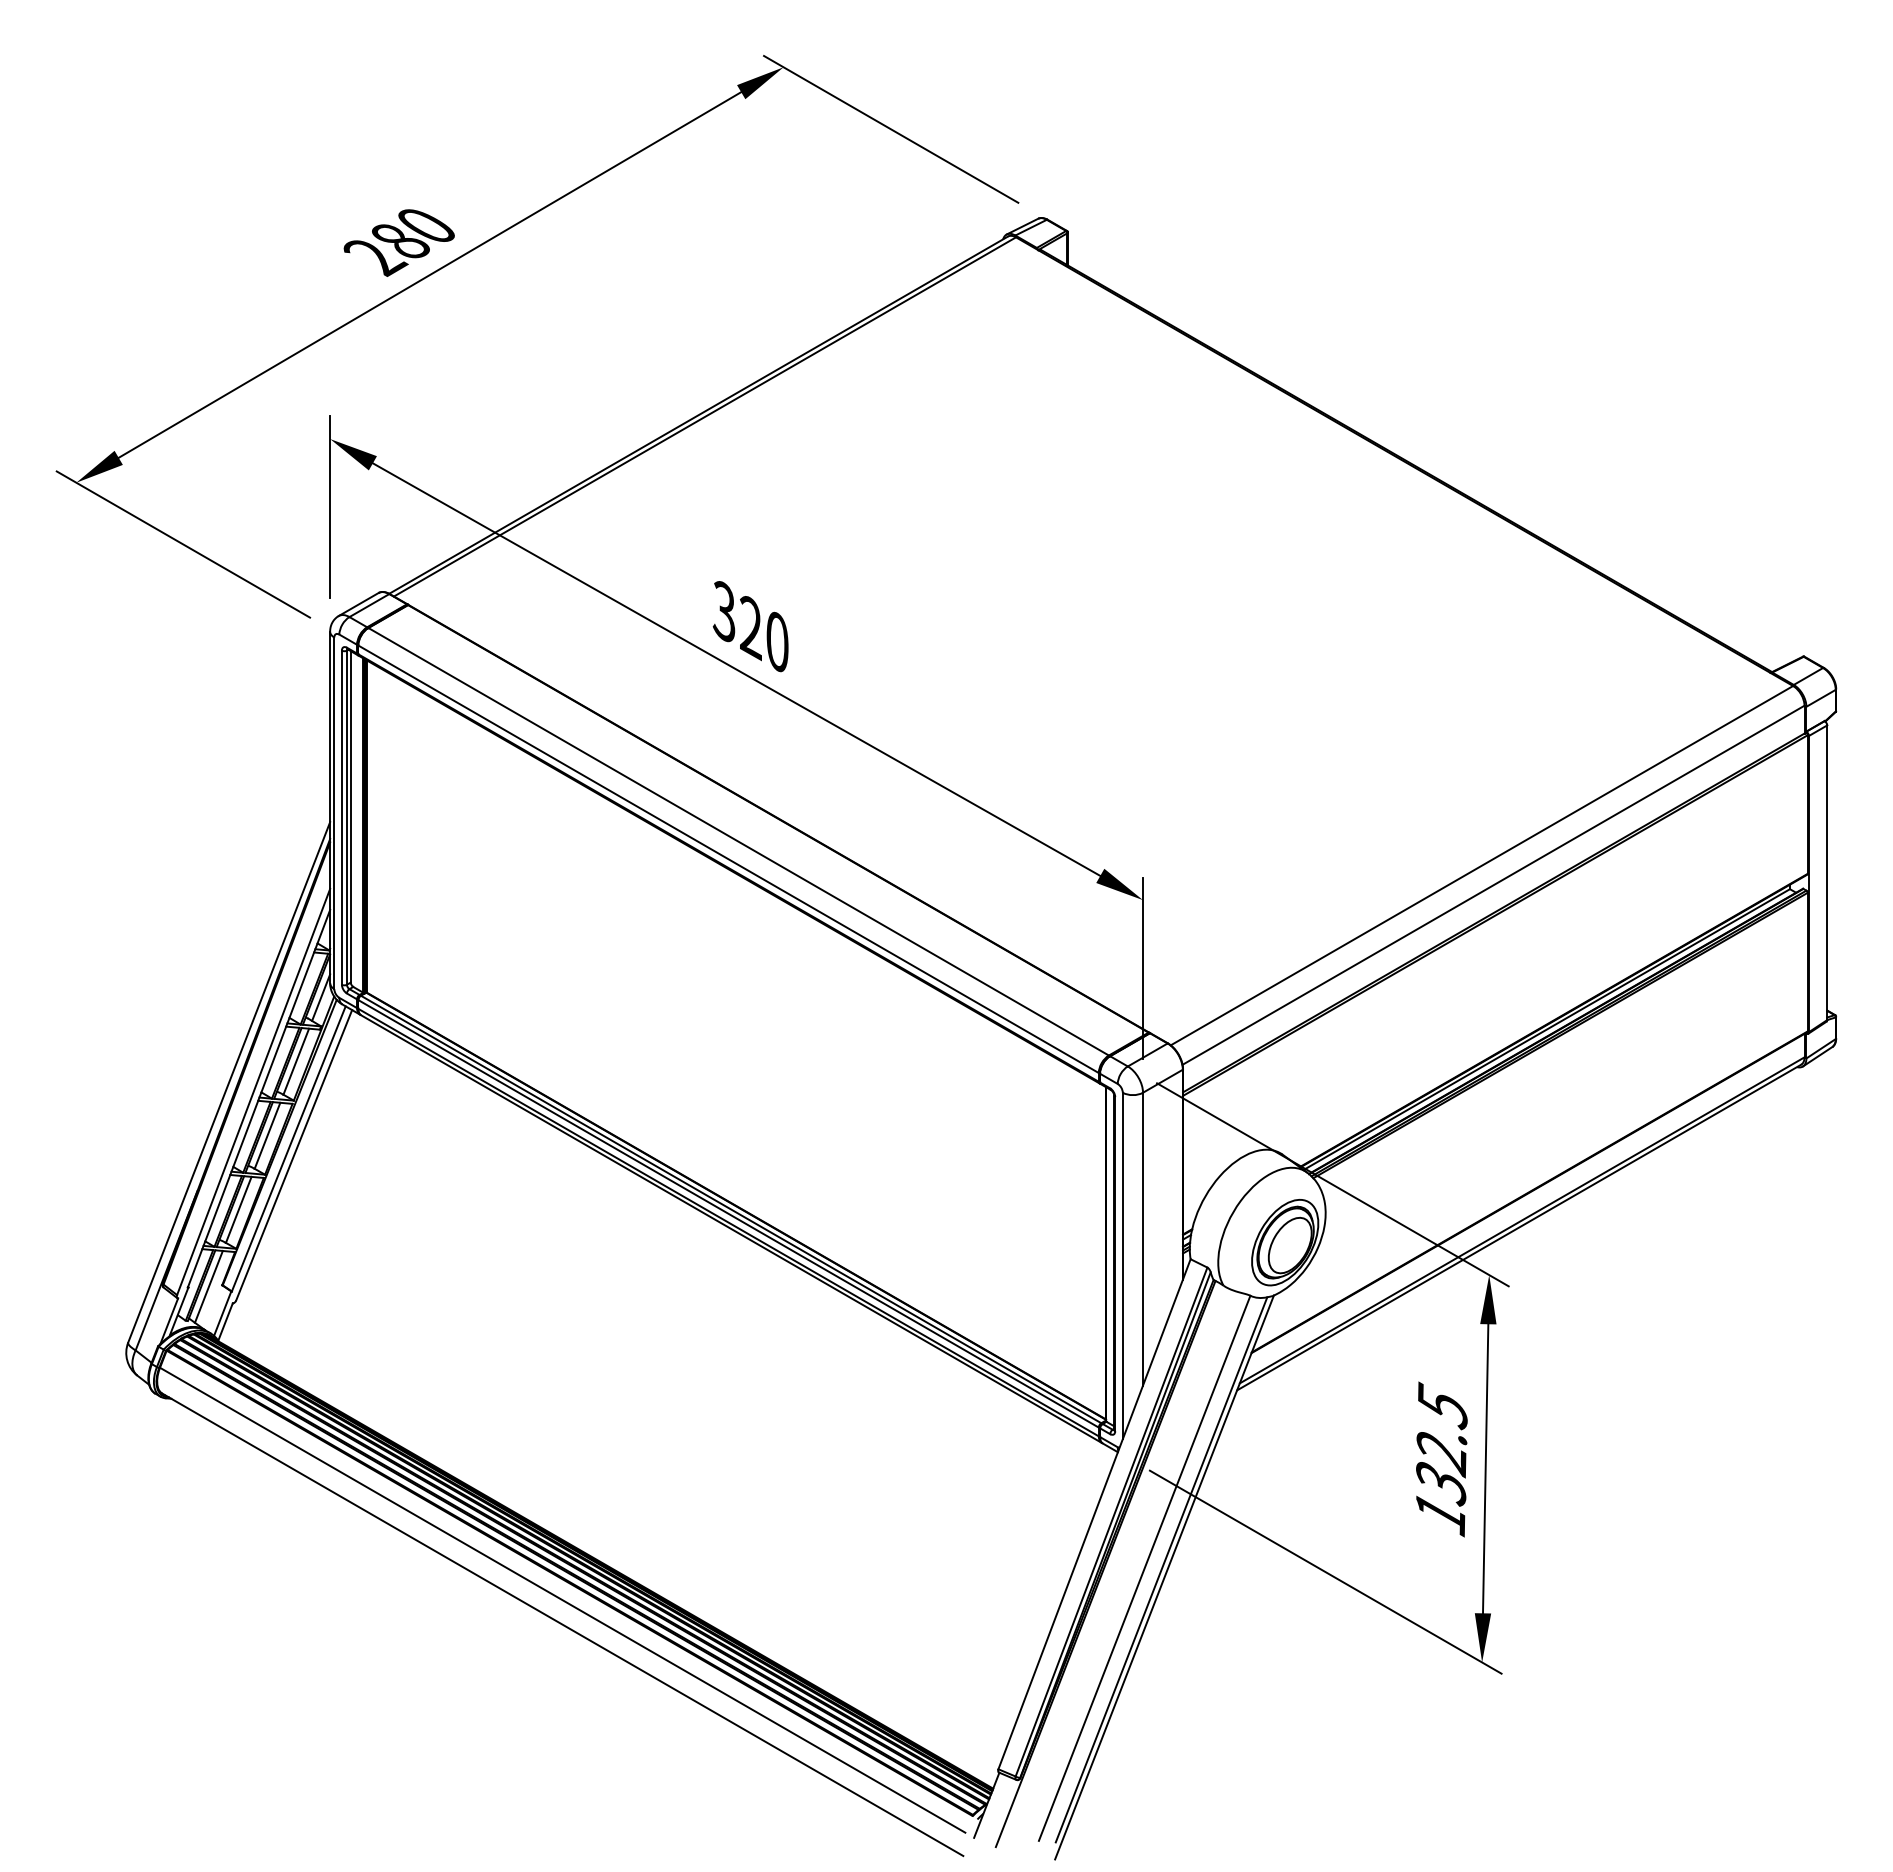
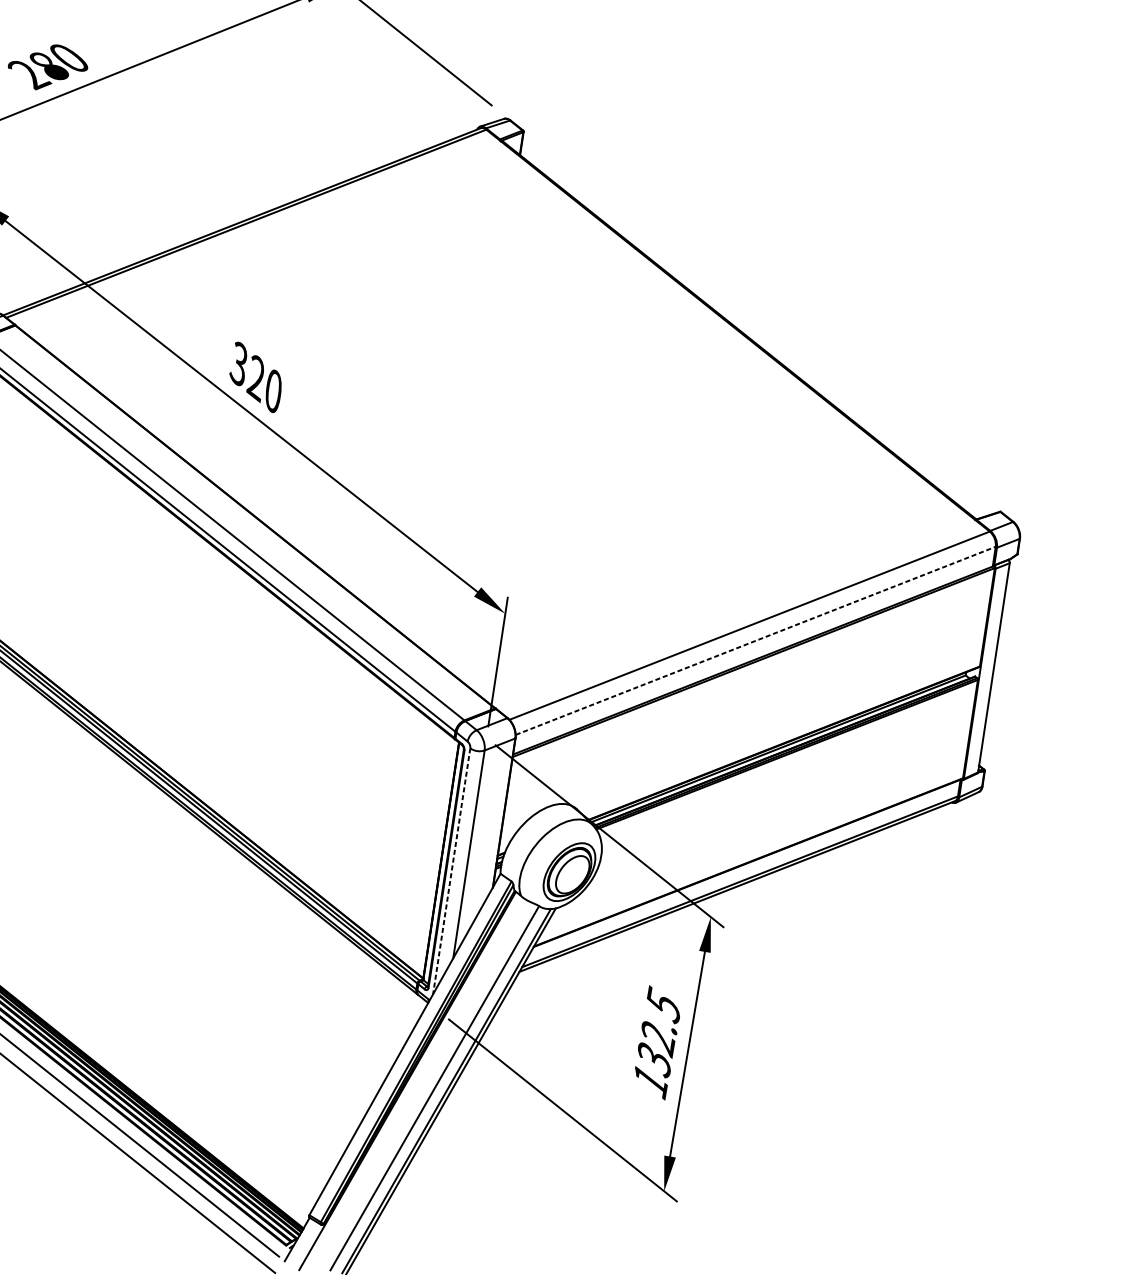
line: (1494, 885) -> (756, 641), solid -> dashed
line: (1122, 1266) -> (451, 871), solid -> dashed

